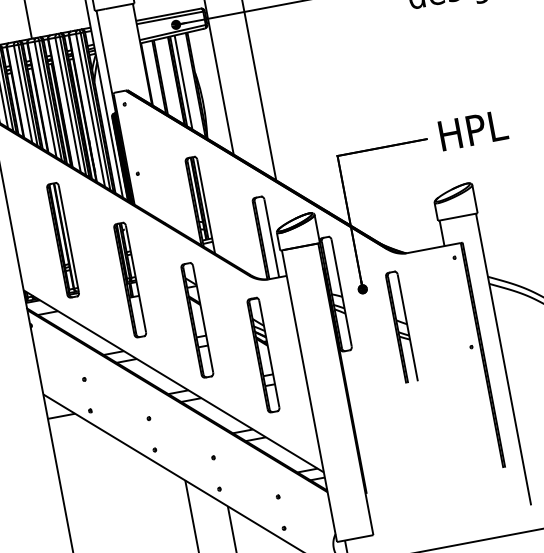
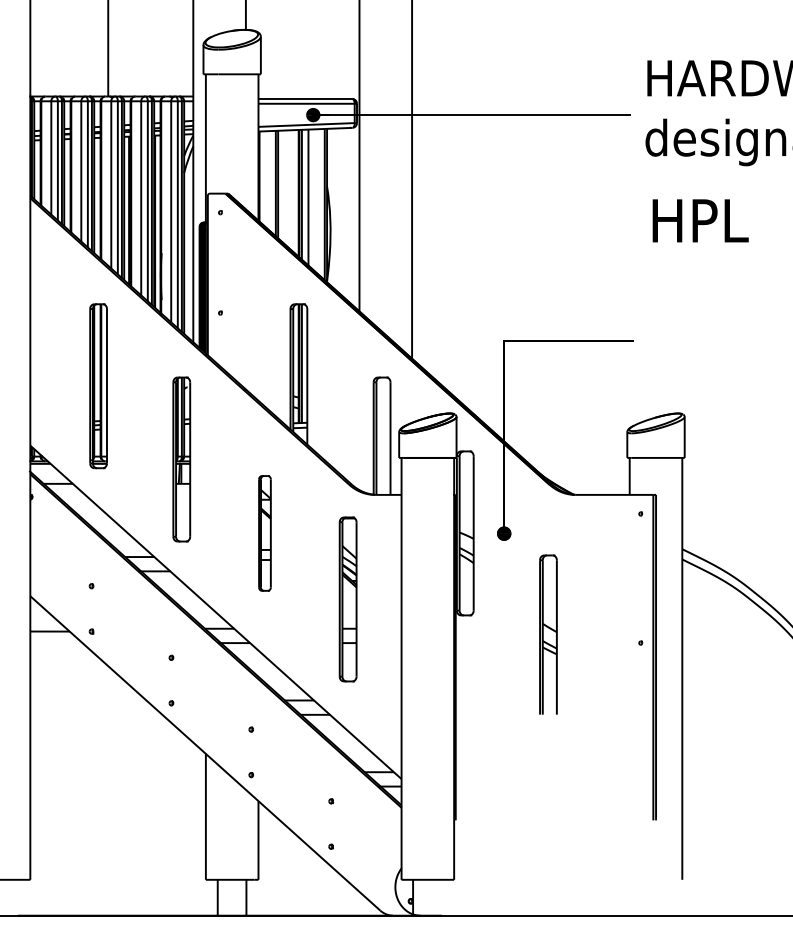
text: (473, 130) -> (700, 220), moved
part: (197, 320) -> (264, 533), size x0.7
part: (401, 326) -> (548, 634), moved

